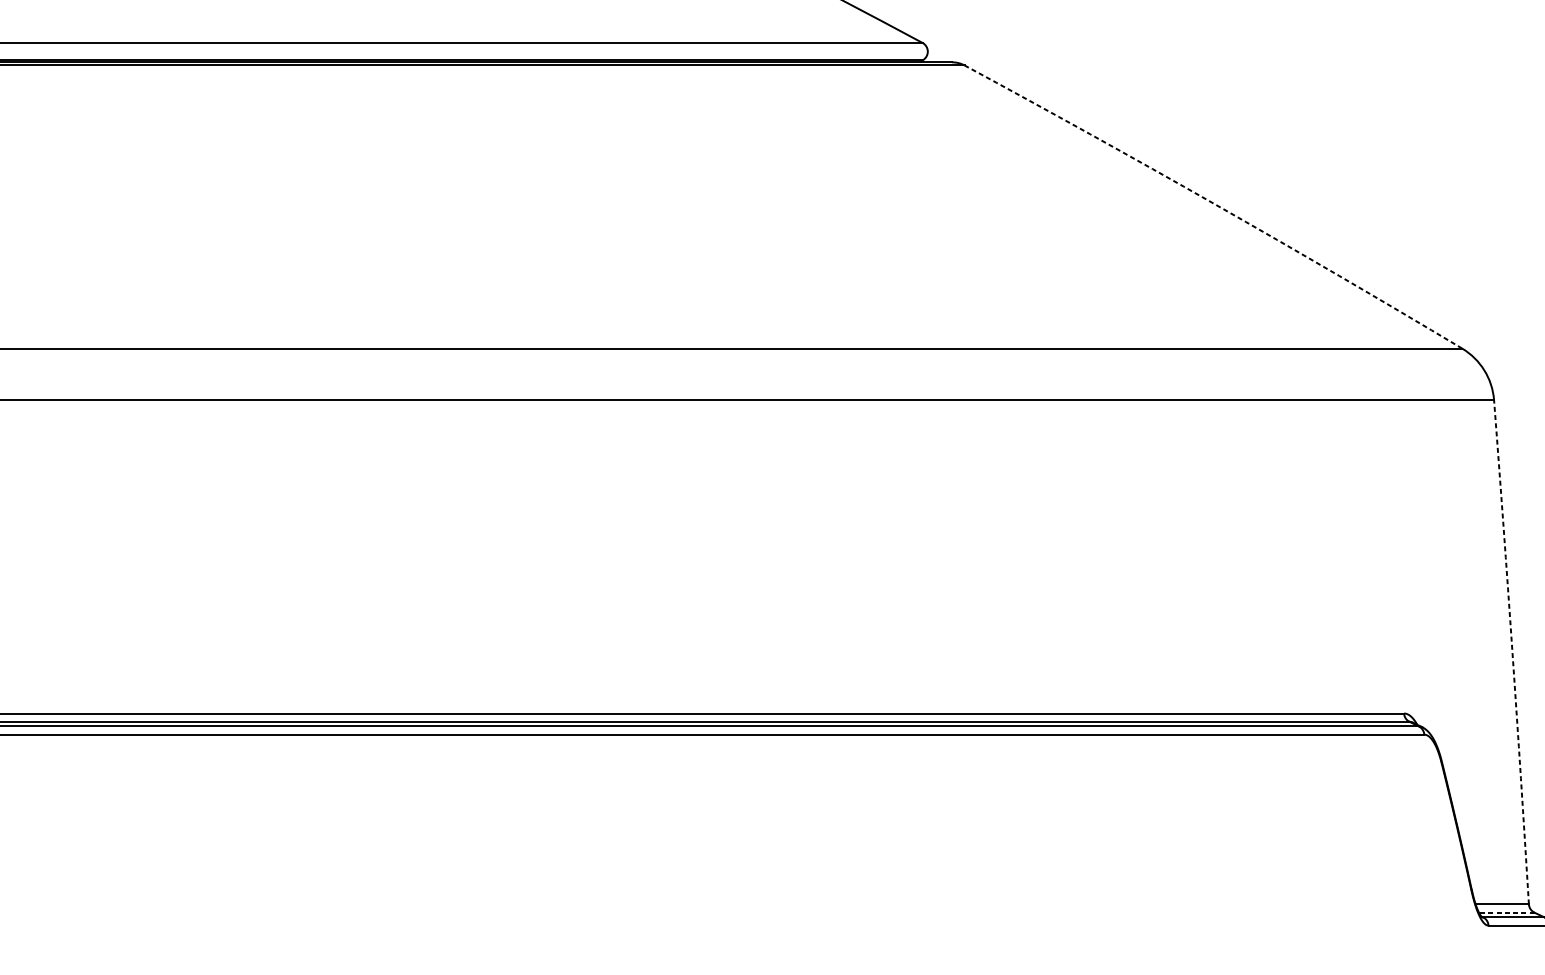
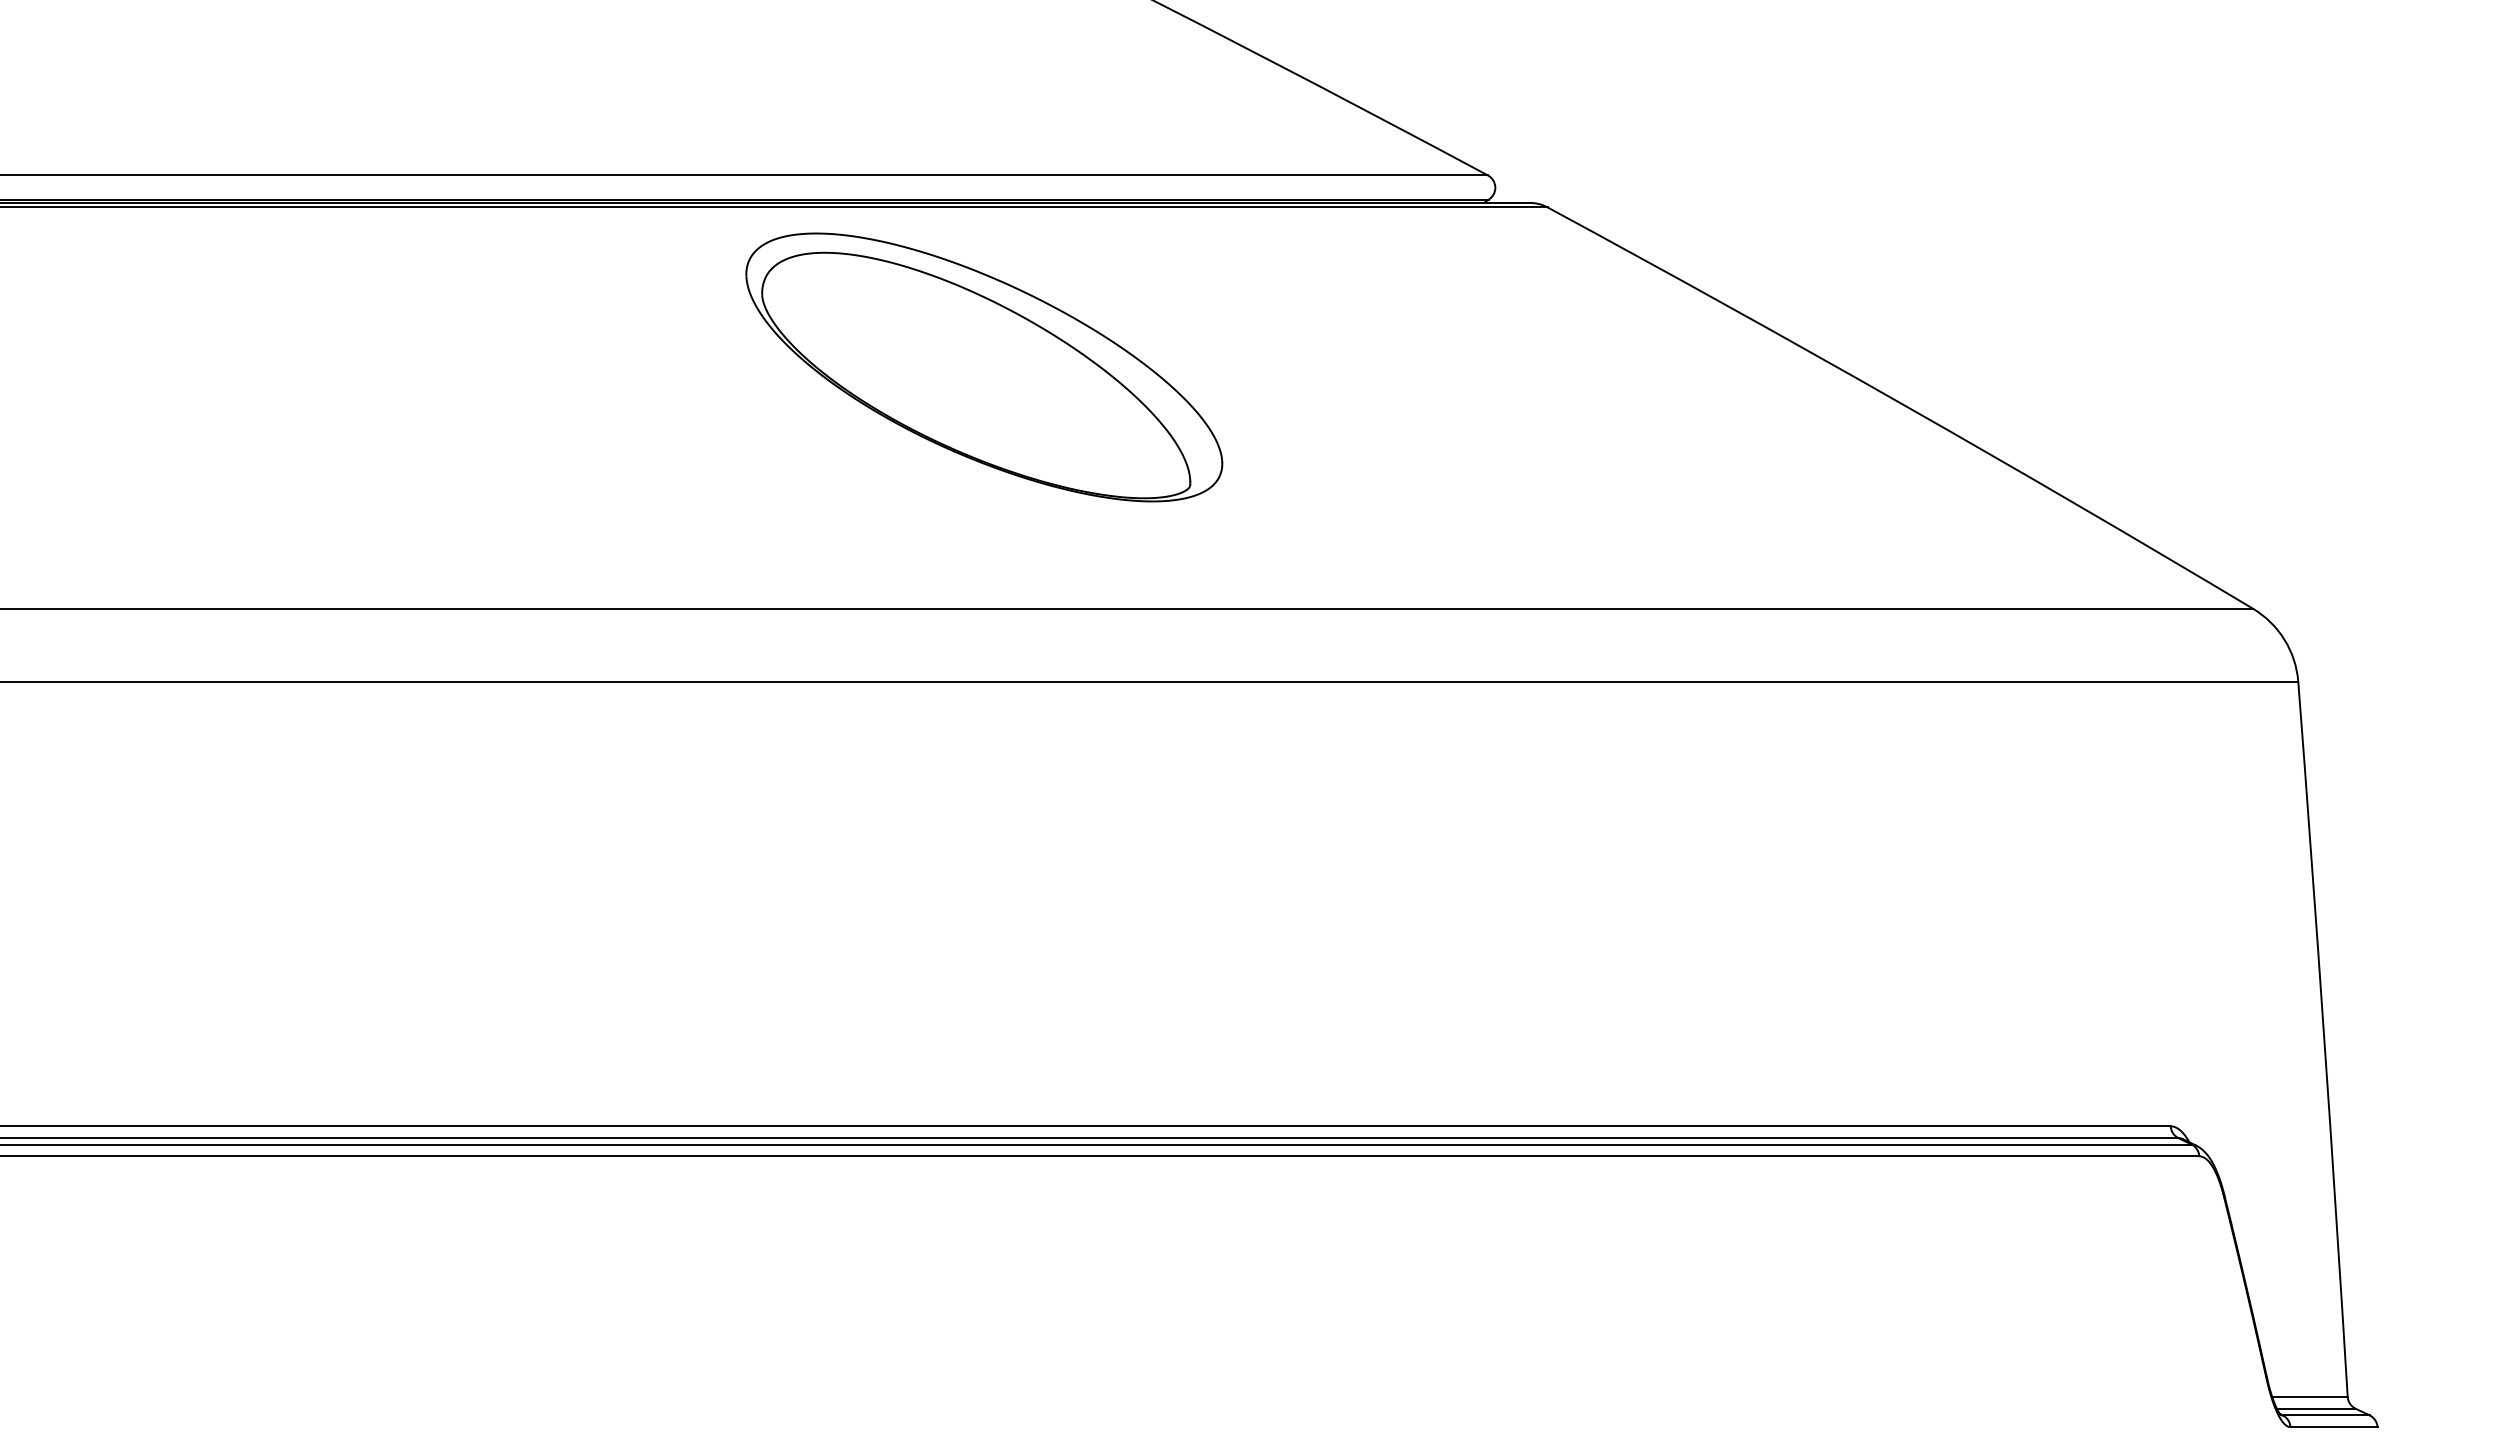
part: (567, 178) -> (984, 367), added
arc: (1214, 204) -> (1902, 404), dashed -> solid
arc: (1512, 652) -> (2324, 1039), dashed -> solid
line: (1506, 912) -> (2315, 1408), dashed -> solid

